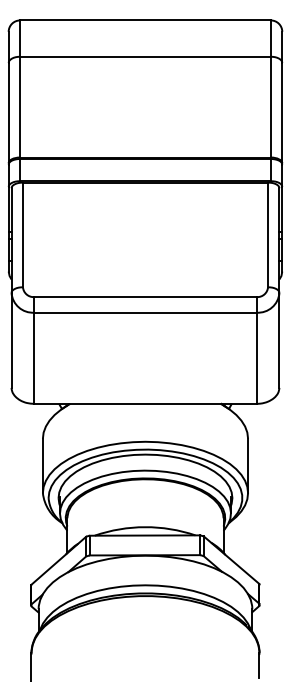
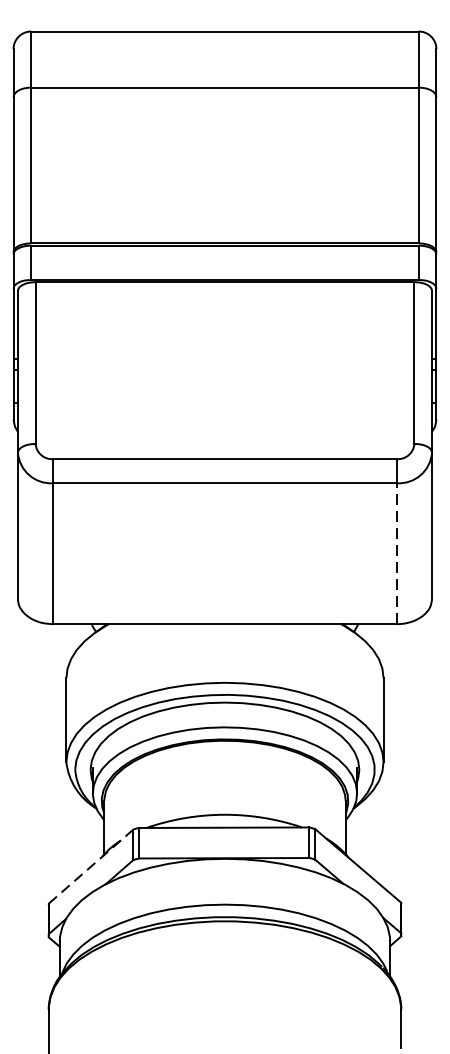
line: (256, 358) -> (396, 554), solid -> dashed
line: (59, 560) -> (92, 866), solid -> dashed

